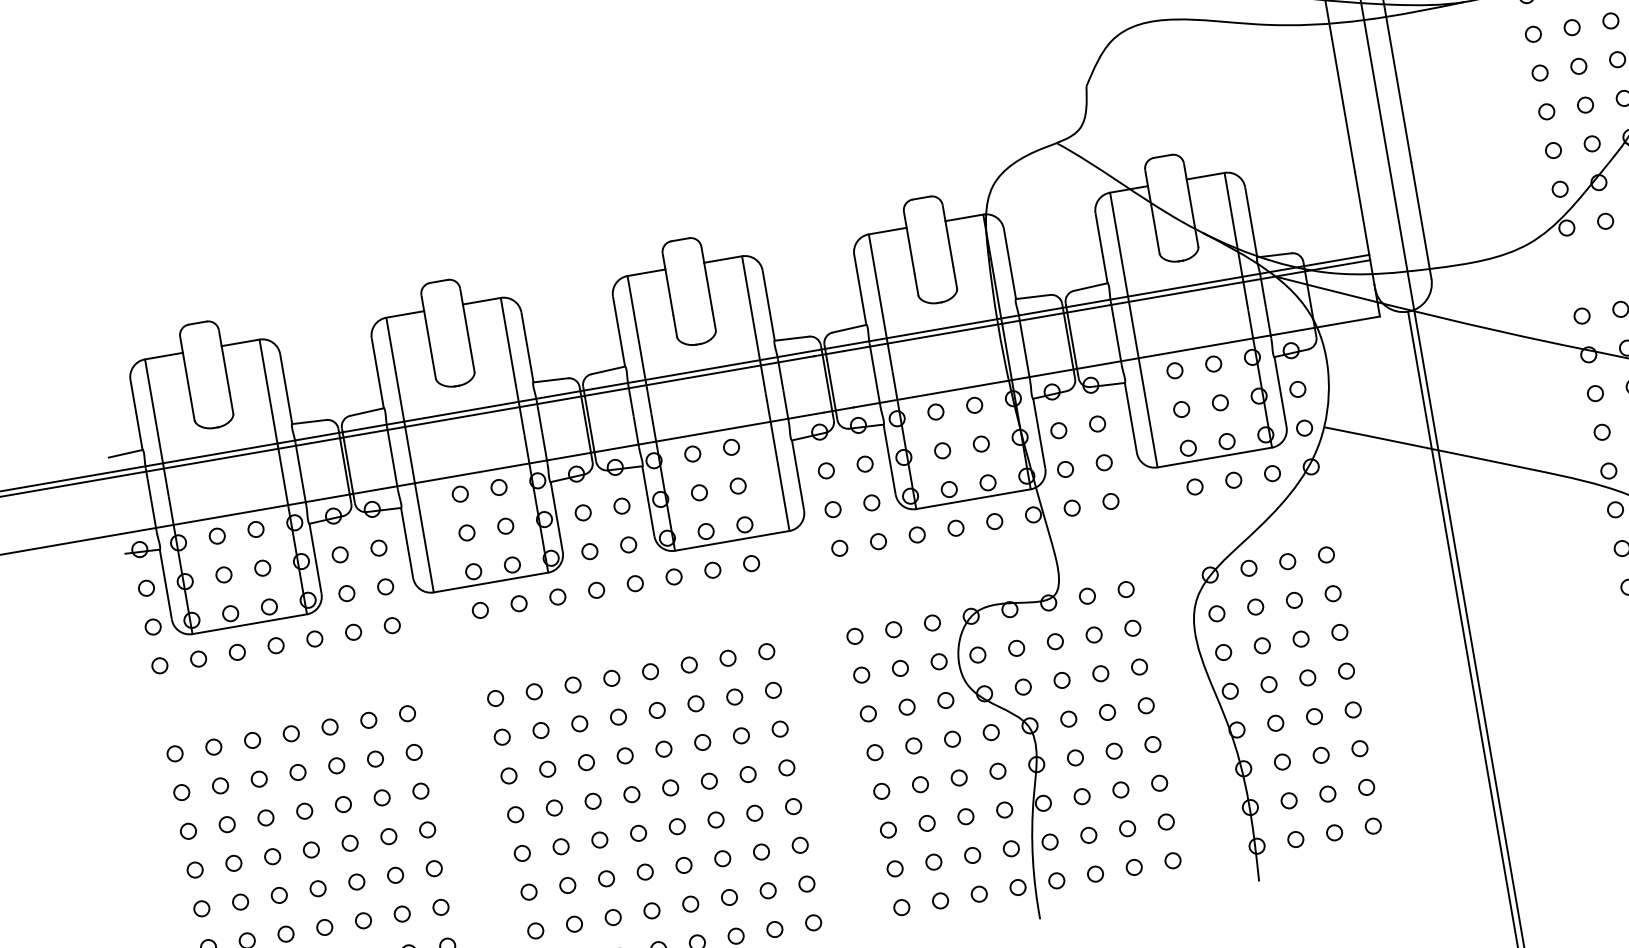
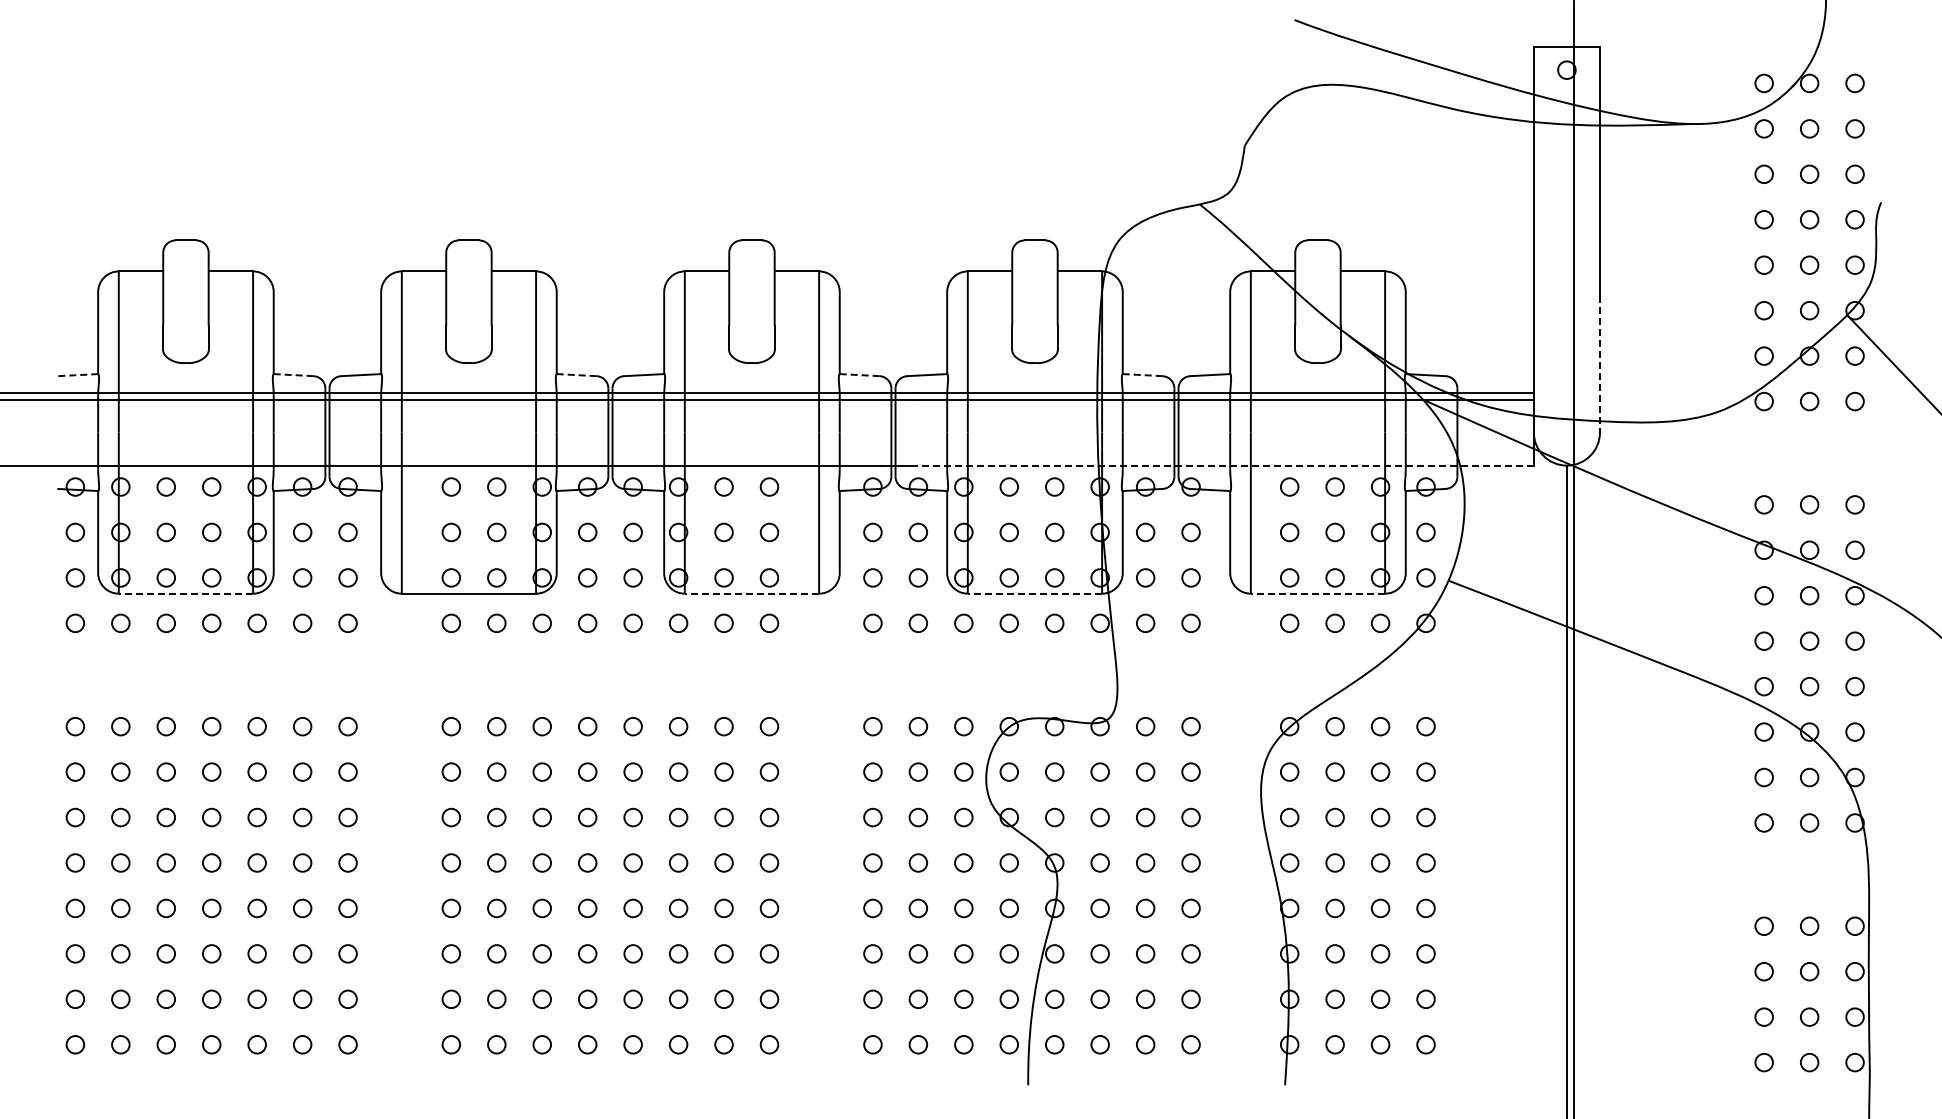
line: (1421, 220) -> (1599, 364), solid -> dashed
line: (1033, 297) -> (1142, 375), solid -> dashed
line: (791, 339) -> (859, 375), solid -> dashed
line: (1117, 361) -> (1225, 465), solid -> dashed
line: (550, 380) -> (576, 375), solid -> dashed
line: (309, 422) -> (293, 375), solid -> dashed
line: (125, 454) -> (77, 375), solid -> dashed
line: (1214, 457) -> (1317, 593), solid -> dashed
line: (973, 499) -> (1034, 593), solid -> dashed
line: (731, 540) -> (751, 593), solid -> dashed
line: (249, 624) -> (185, 593), solid -> dashed

